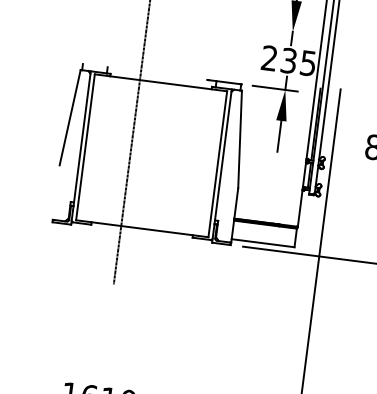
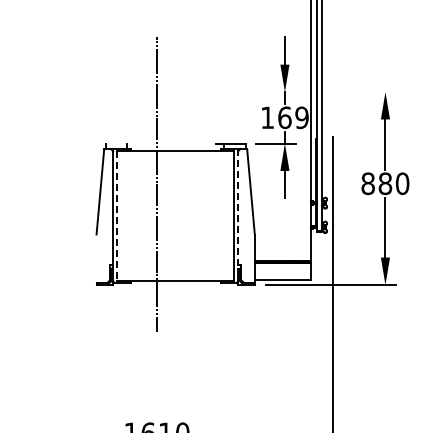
text: (288, 60) -> (284, 117), 235 -> 169
line: (86, 146) -> (117, 215), solid -> dashed
line: (223, 156) -> (238, 208), solid -> dashed

